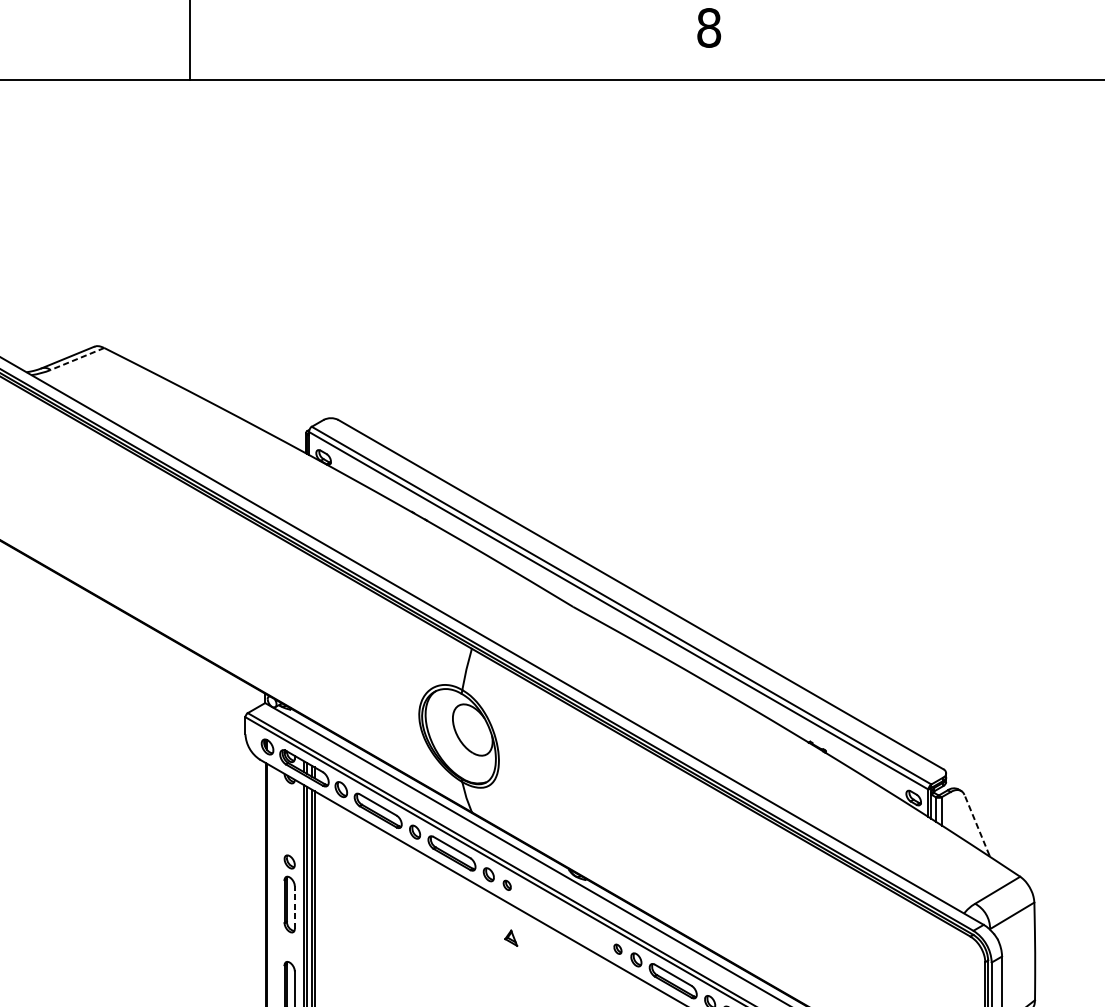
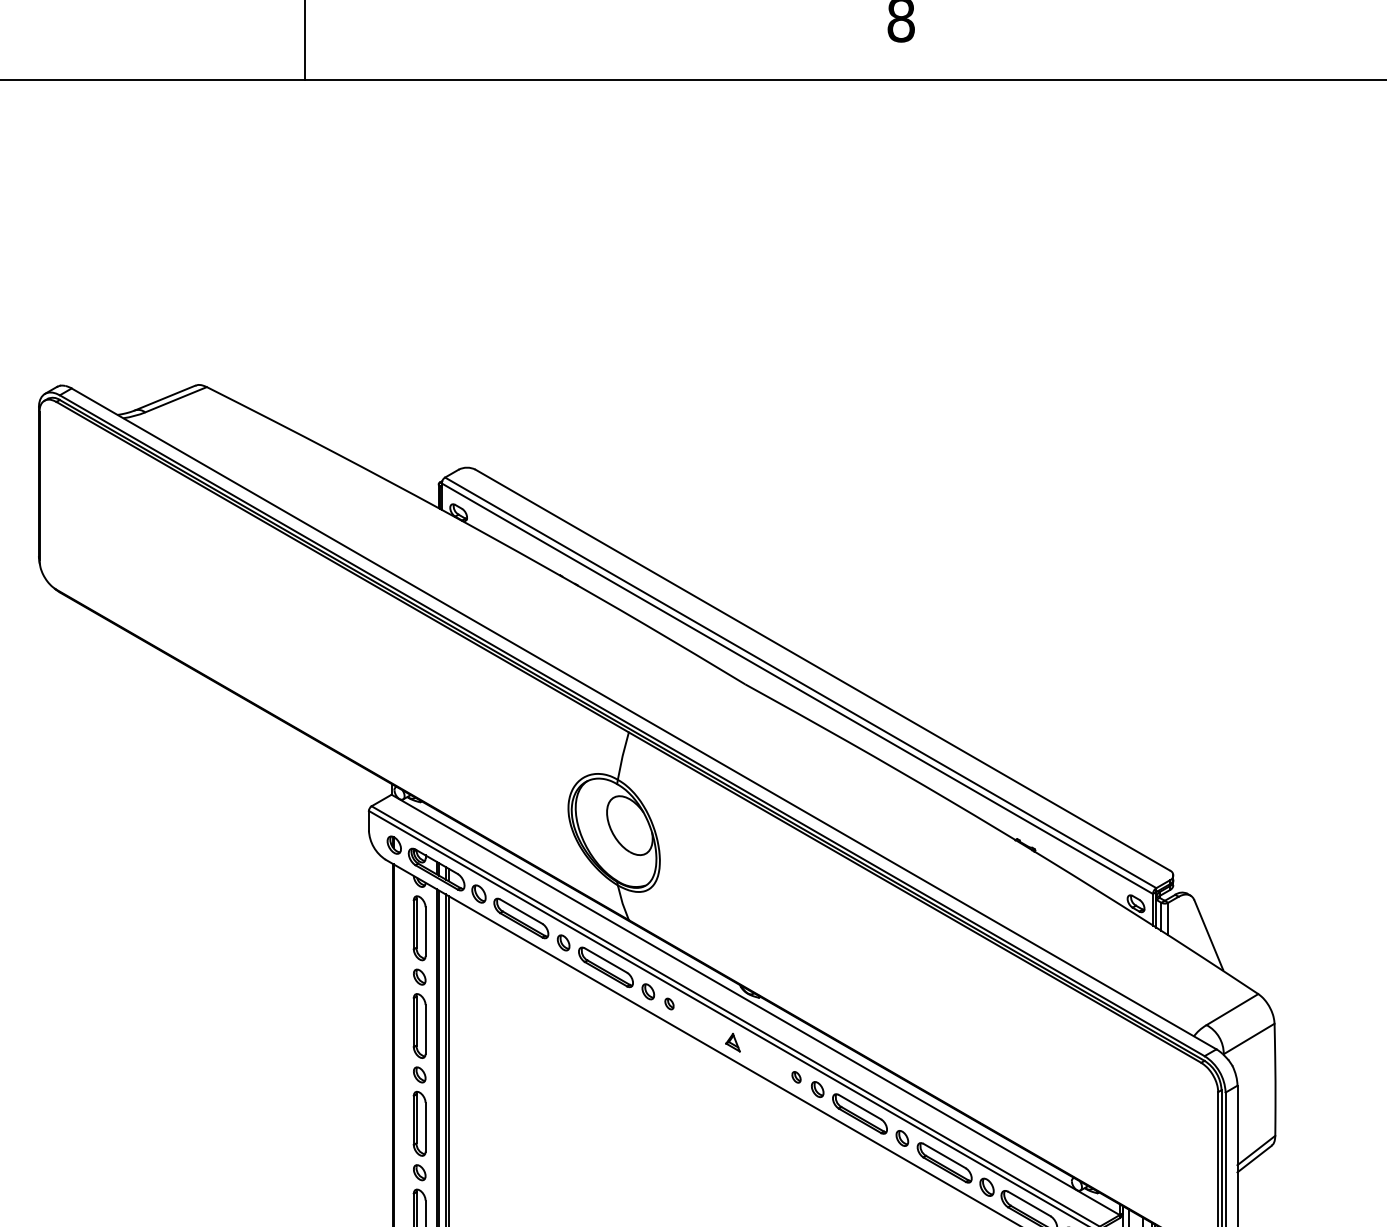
line: (76, 358) -> (175, 399), dashed -> solid
part: (289, 819) -> (419, 928), added
line: (976, 824) -> (1208, 934), dashed -> solid
line: (294, 906) -> (425, 1028), dashed -> solid
part: (510, 938) -> (732, 1042), moved
part: (289, 946) -> (419, 1074), added

